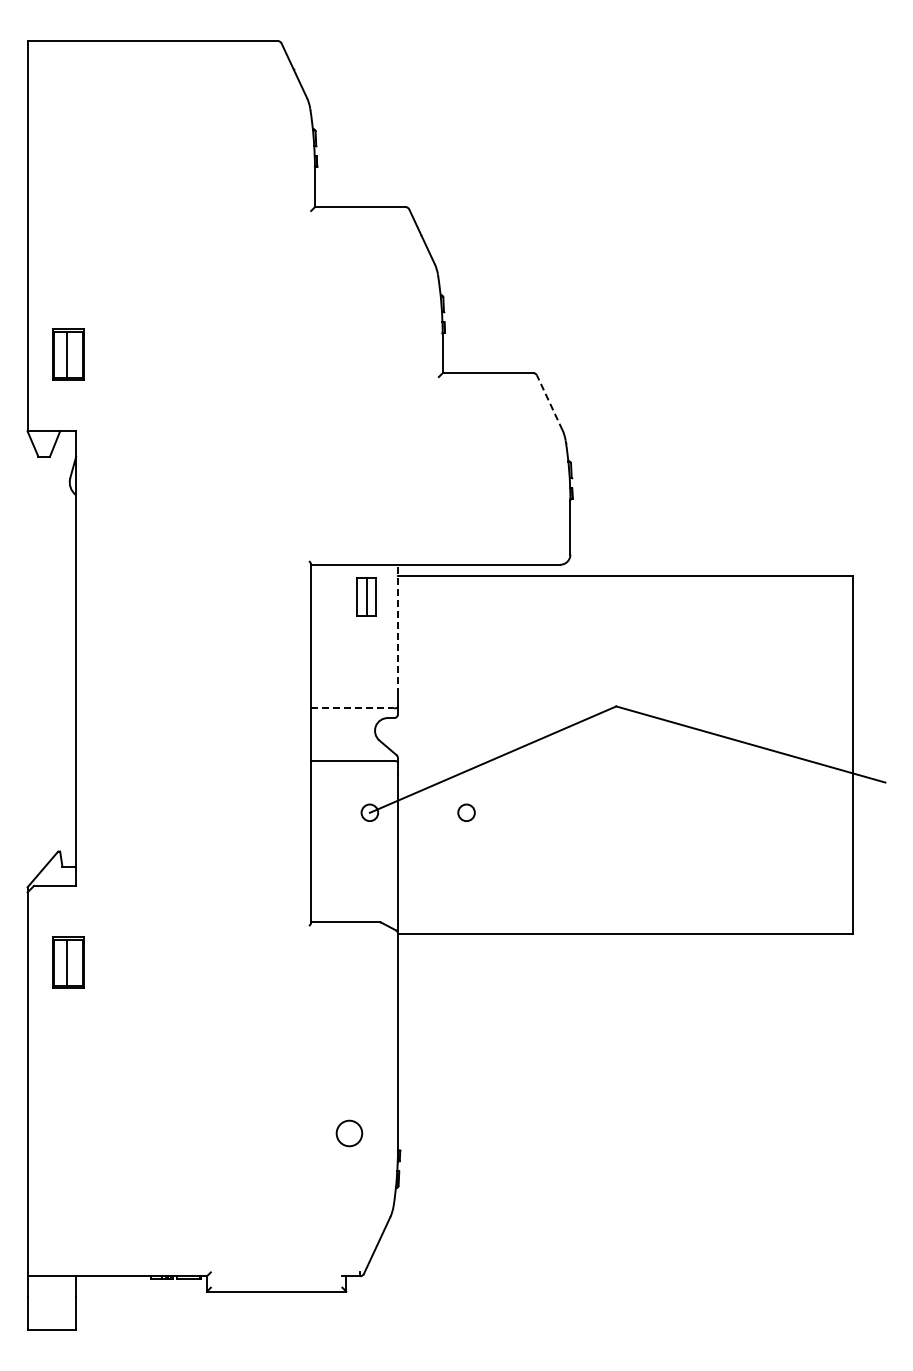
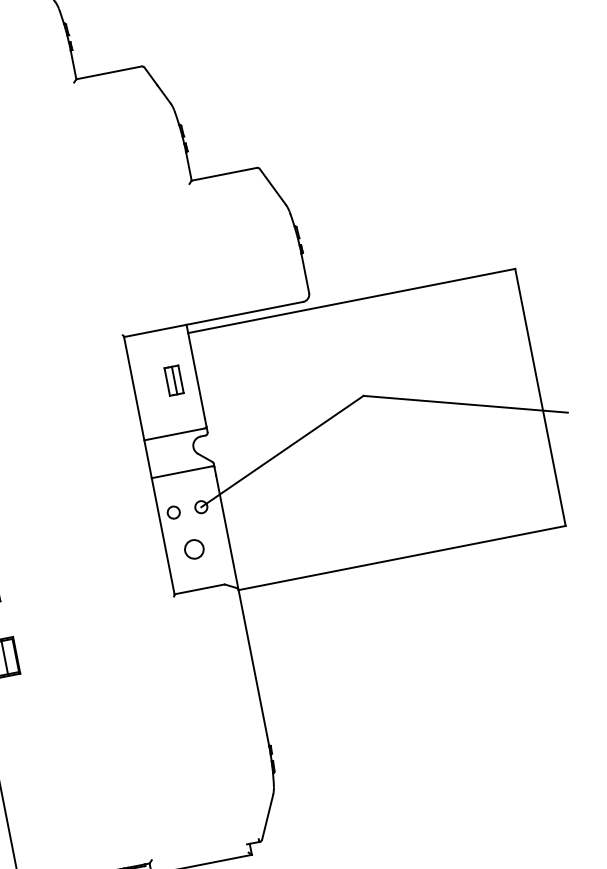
line: (549, 402) -> (272, 186), dashed -> solid
part: (366, 596) -> (173, 380), moved
line: (398, 629) -> (196, 371), dashed -> solid
line: (352, 708) -> (174, 434), dashed -> solid
circle: (466, 812) -> (173, 512), moved
circle: (349, 1133) -> (194, 549), moved

